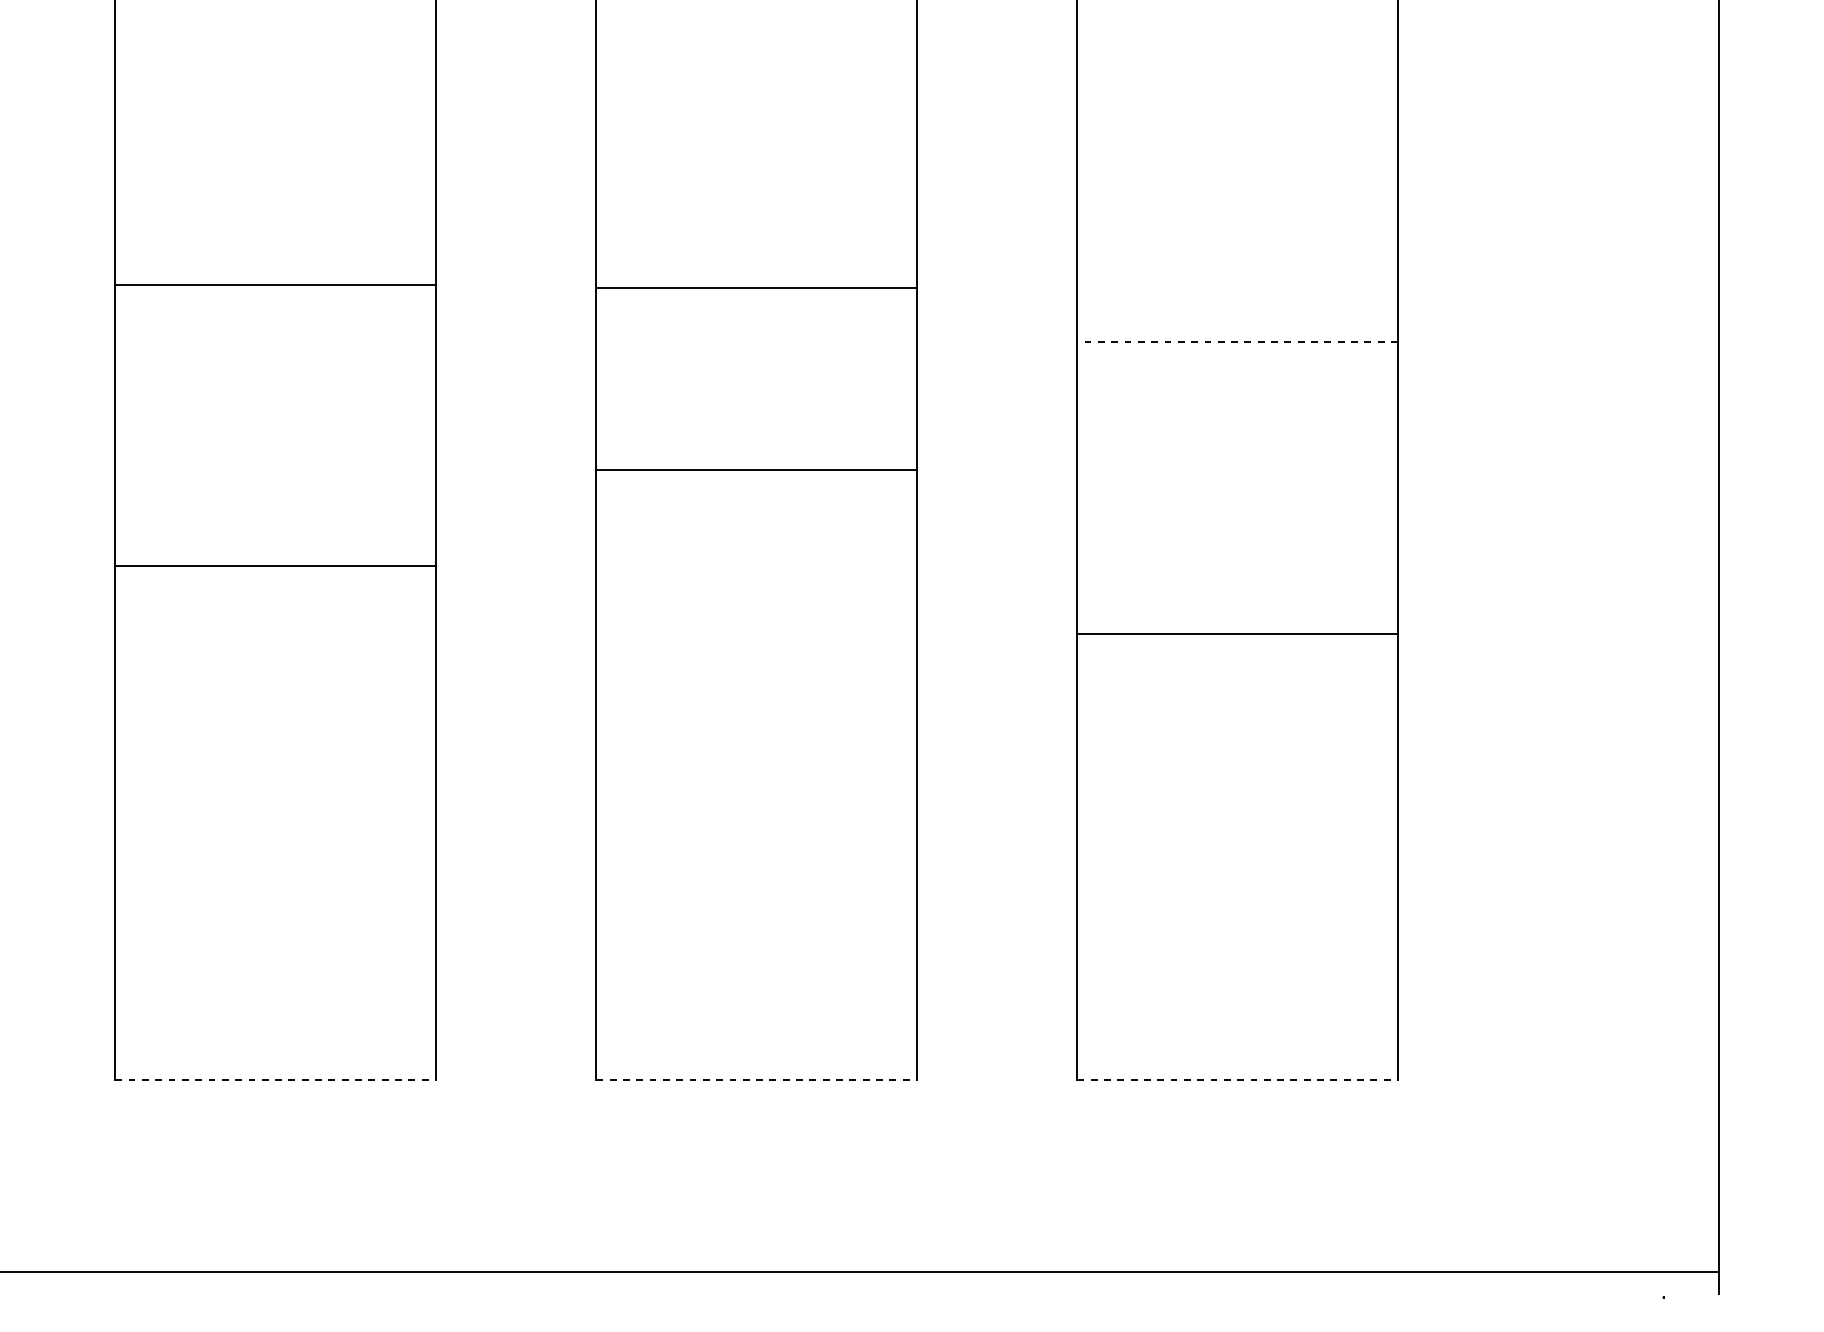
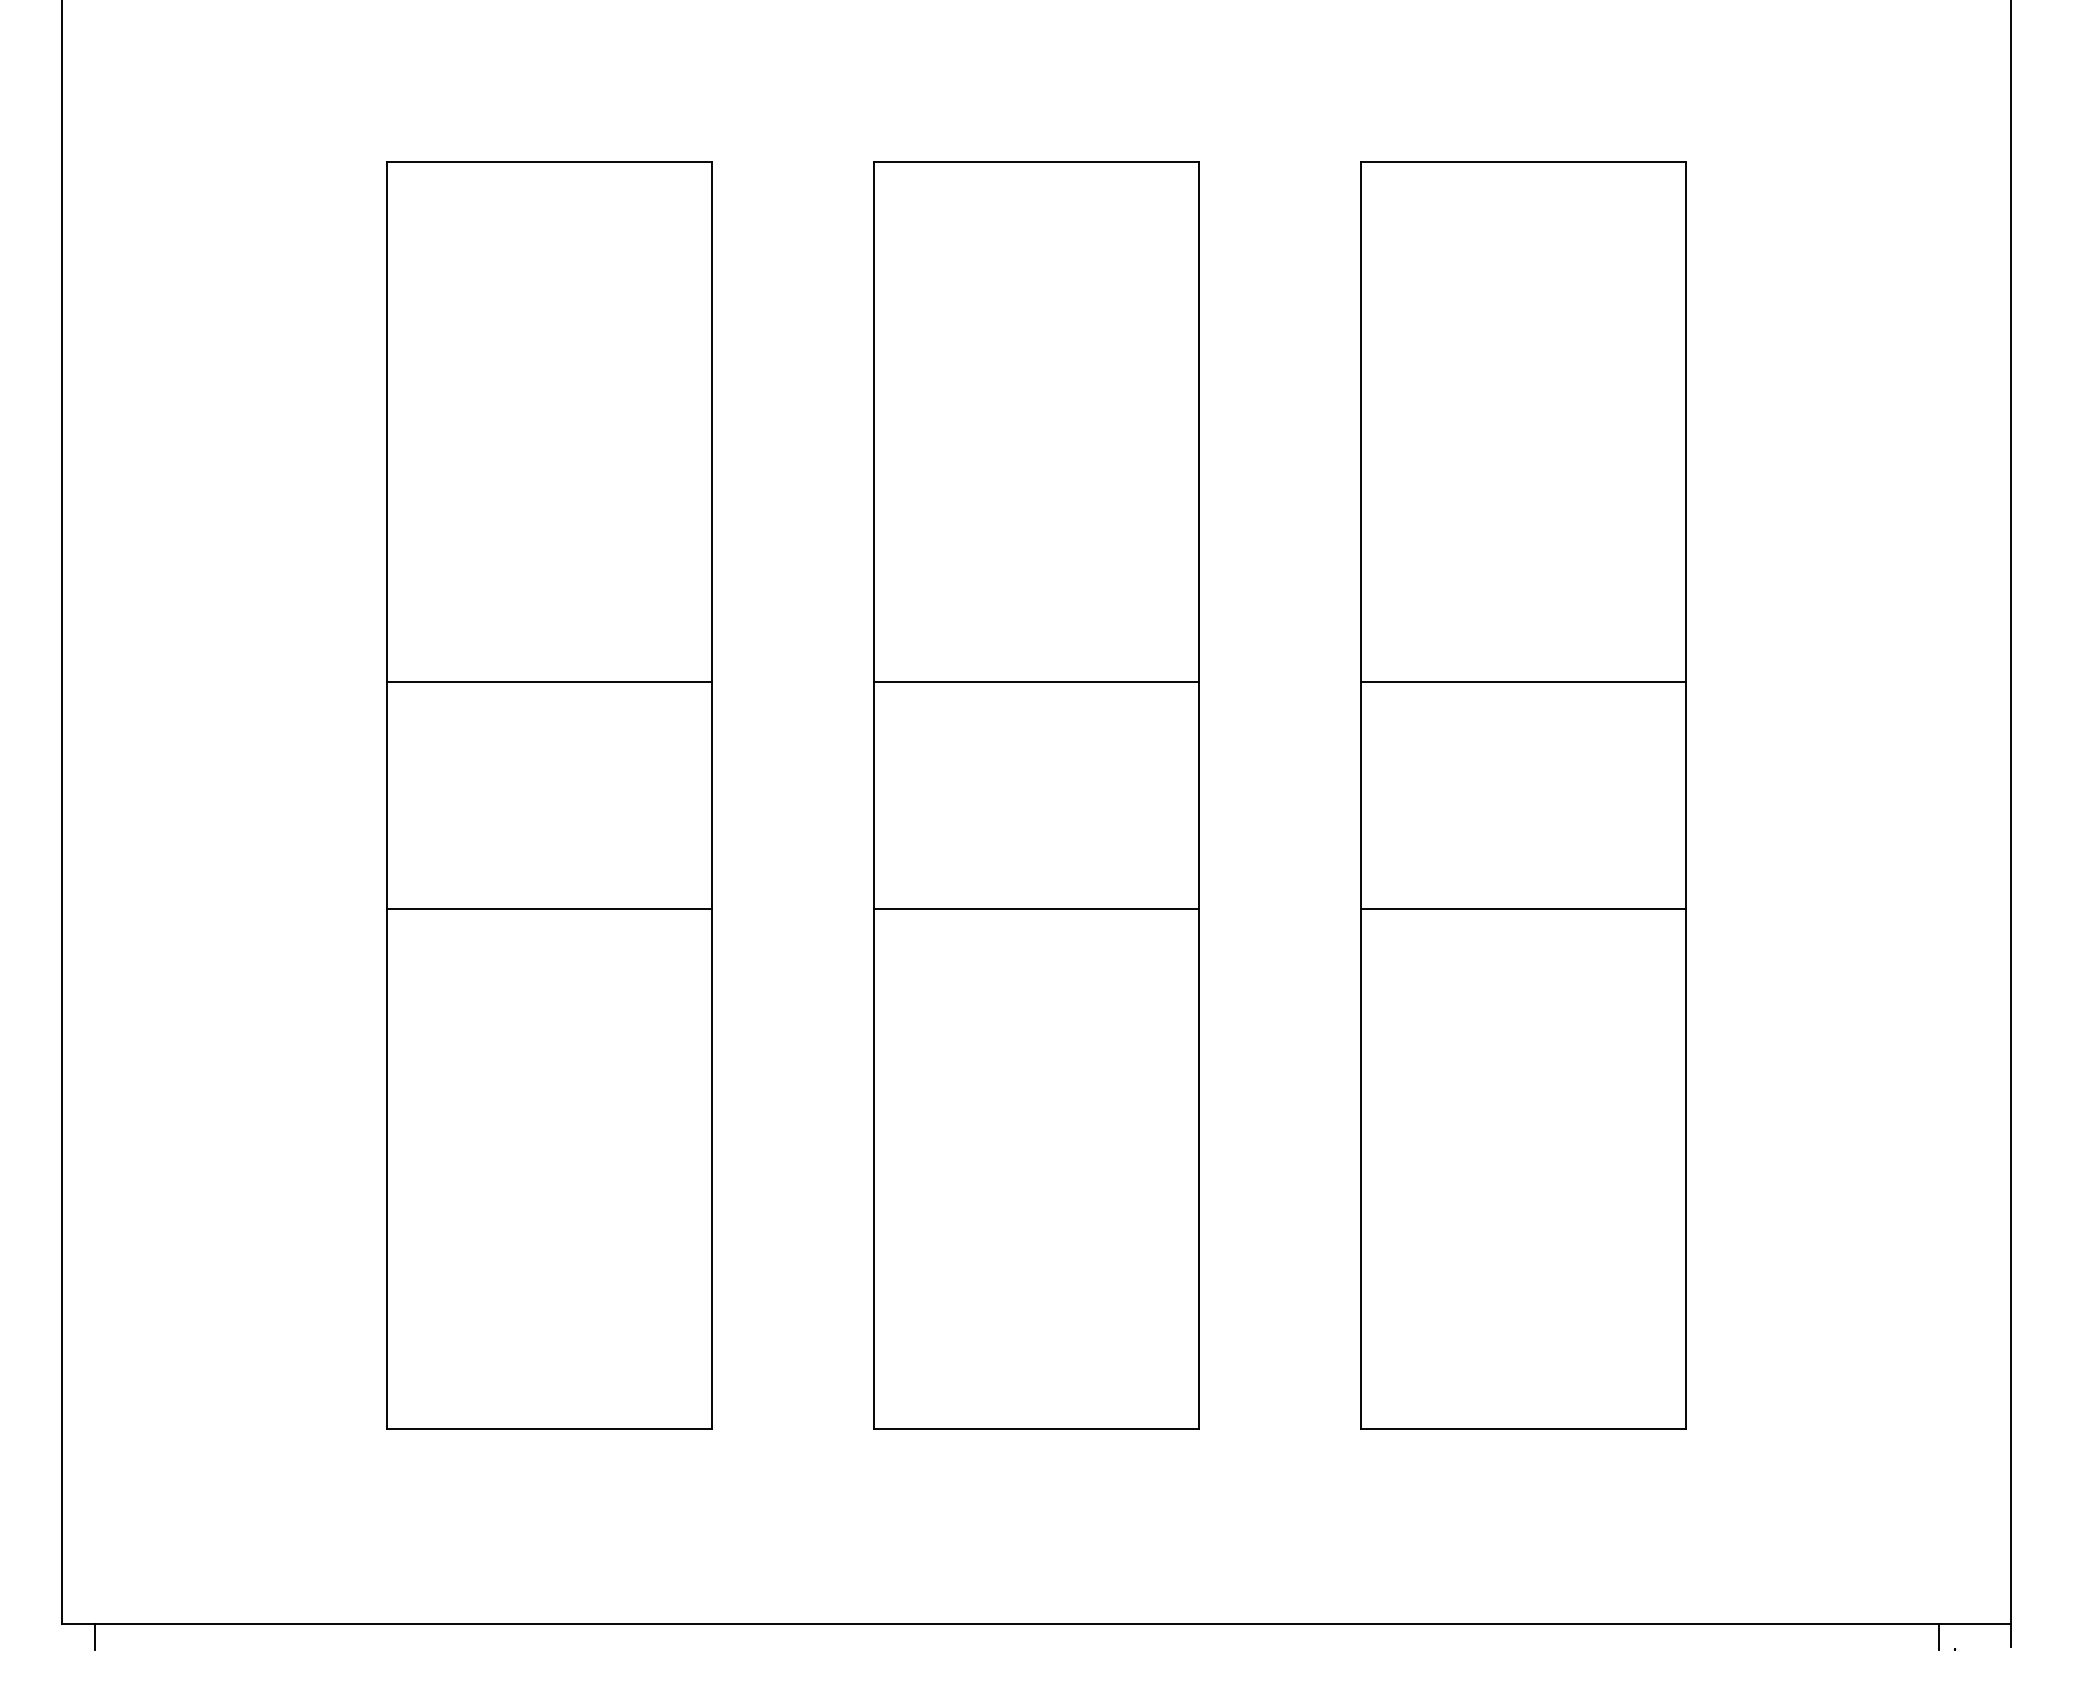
line: (274, 284) -> (548, 681), moved
line: (756, 287) -> (1036, 681), moved
line: (1237, 341) -> (1523, 681), dashed -> solid
line: (756, 469) -> (1036, 909), moved
line: (1237, 633) -> (1523, 909), moved
line: (275, 1079) -> (549, 1428), dashed -> solid
line: (757, 1079) -> (1037, 1428), dashed -> solid
line: (1238, 1079) -> (1524, 1428), dashed -> solid
line: (1648, 1284) -> (1939, 1636), added

